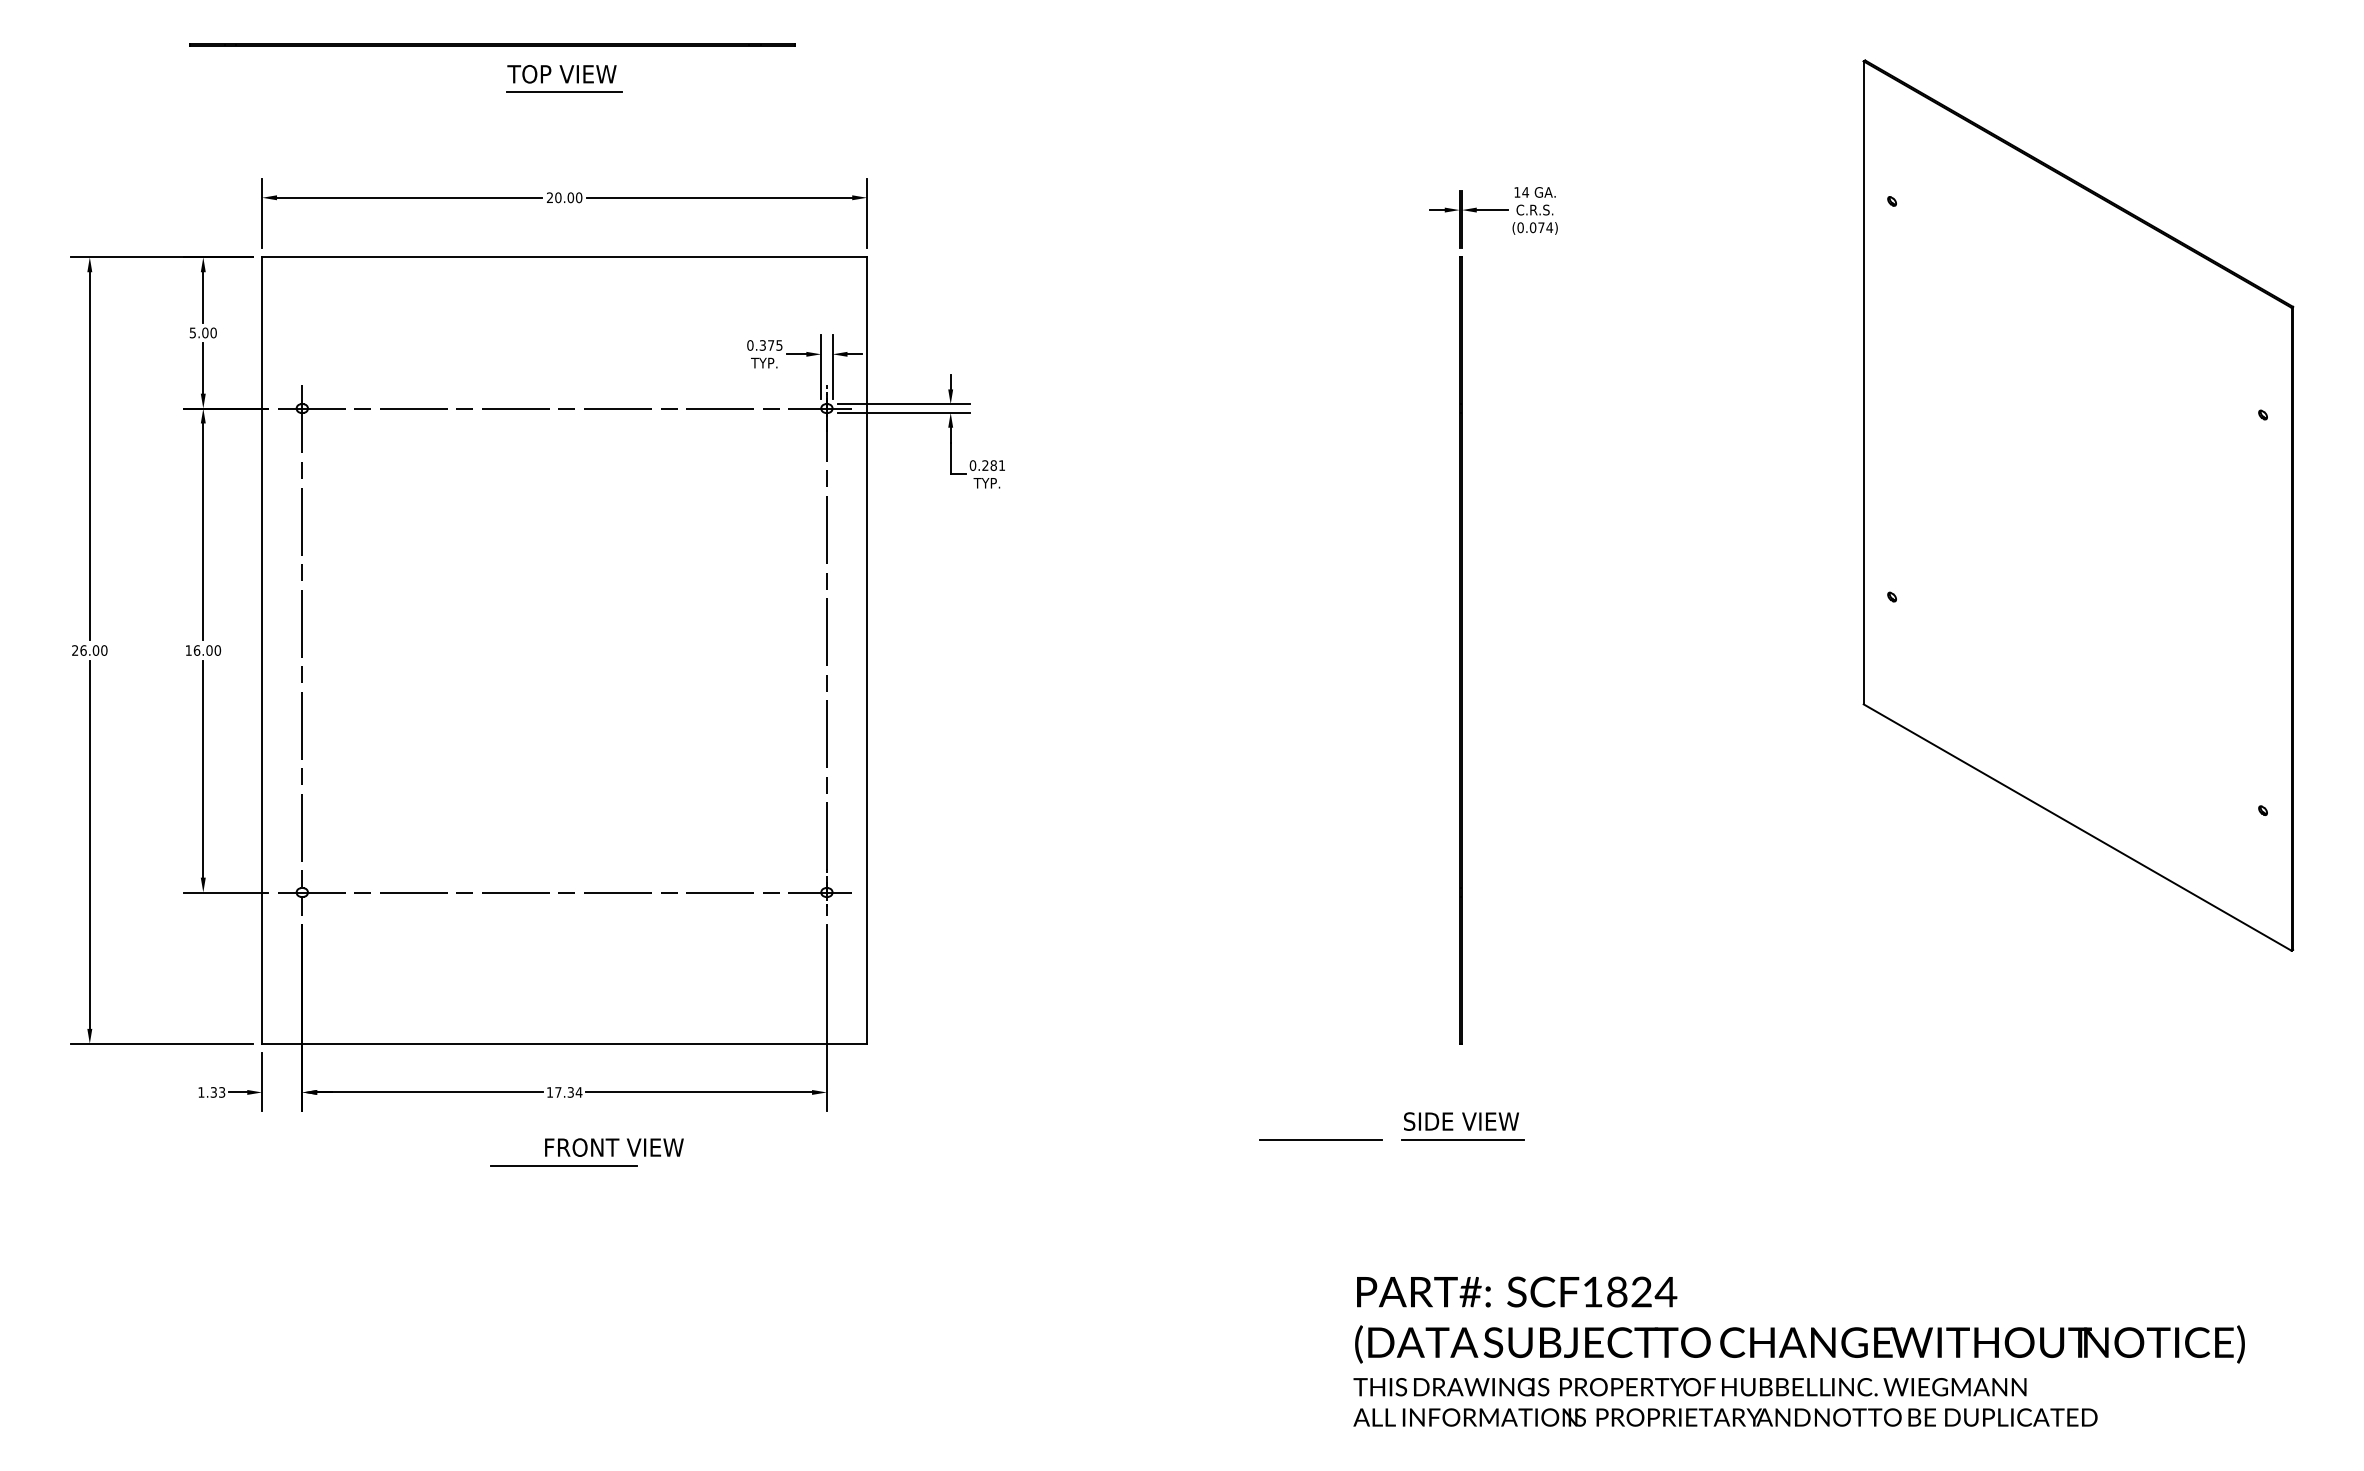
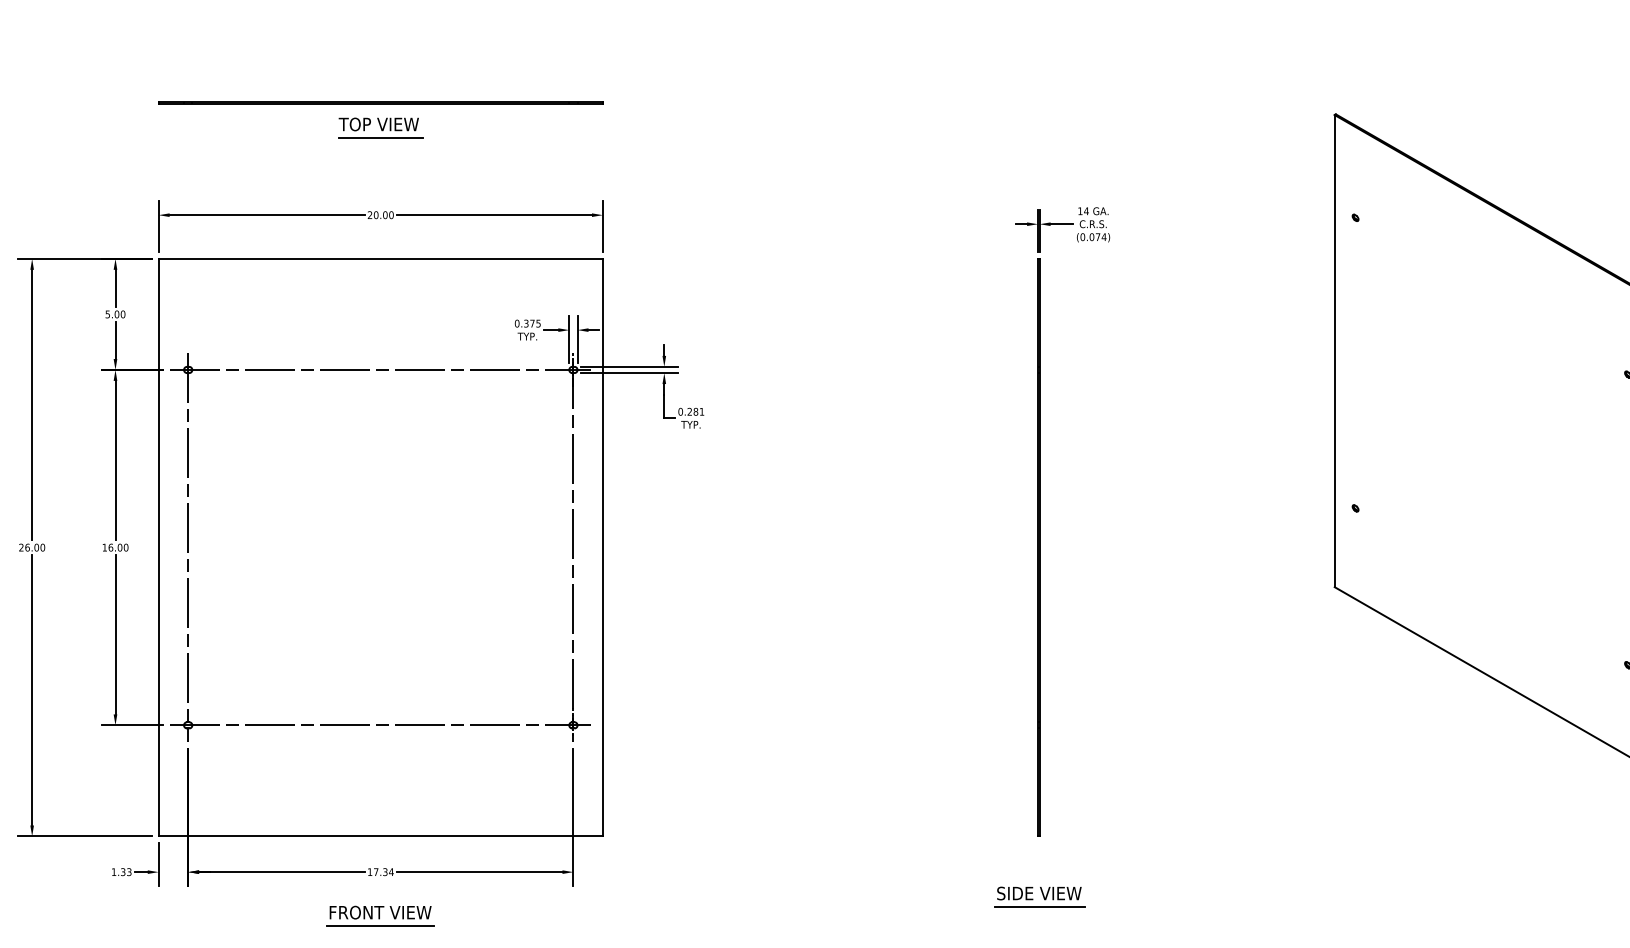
line: (492, 44) -> (380, 102), moved
line: (1320, 1139) -> (935, 906), removed
text: (614, 1147) -> (380, 912), moved

